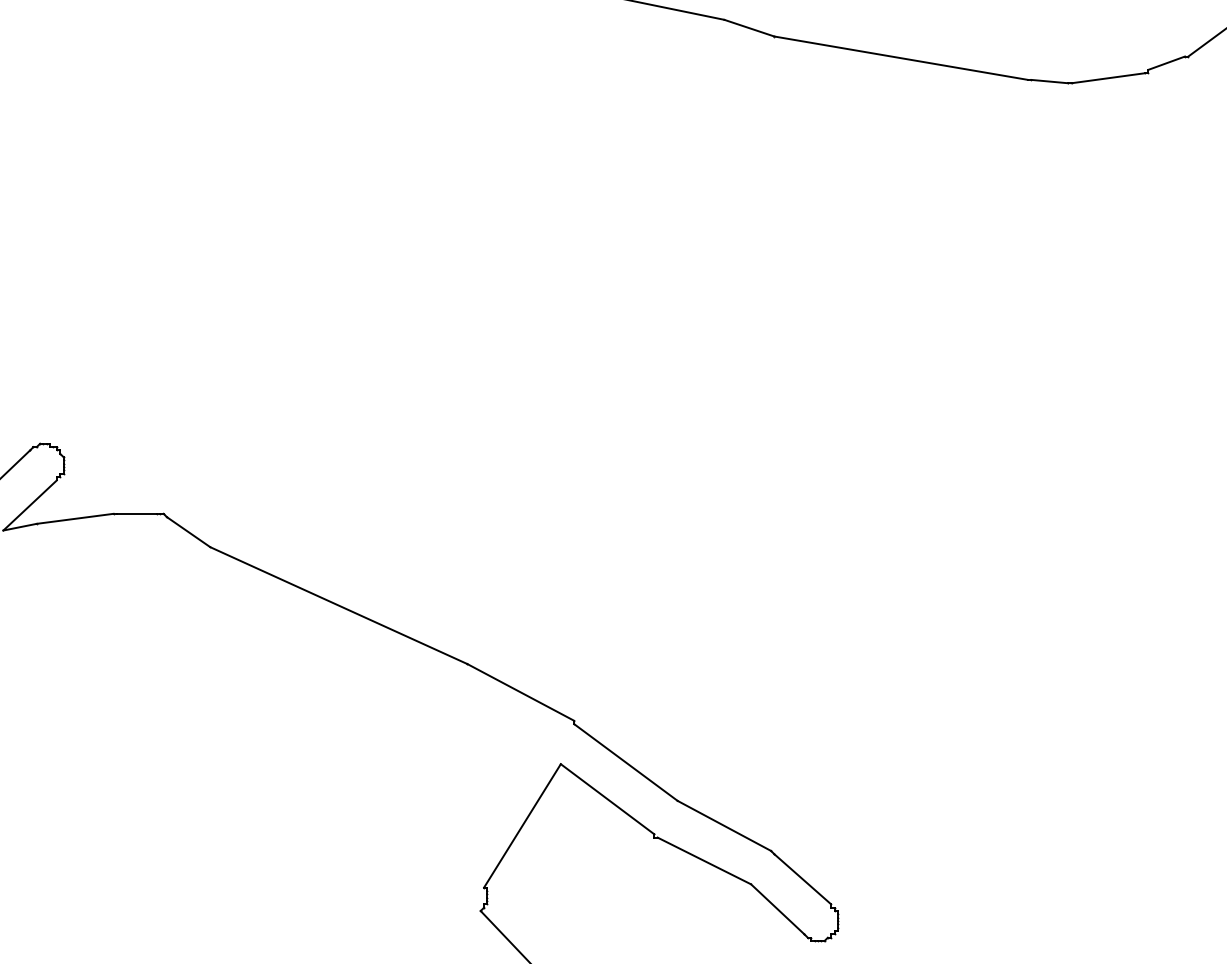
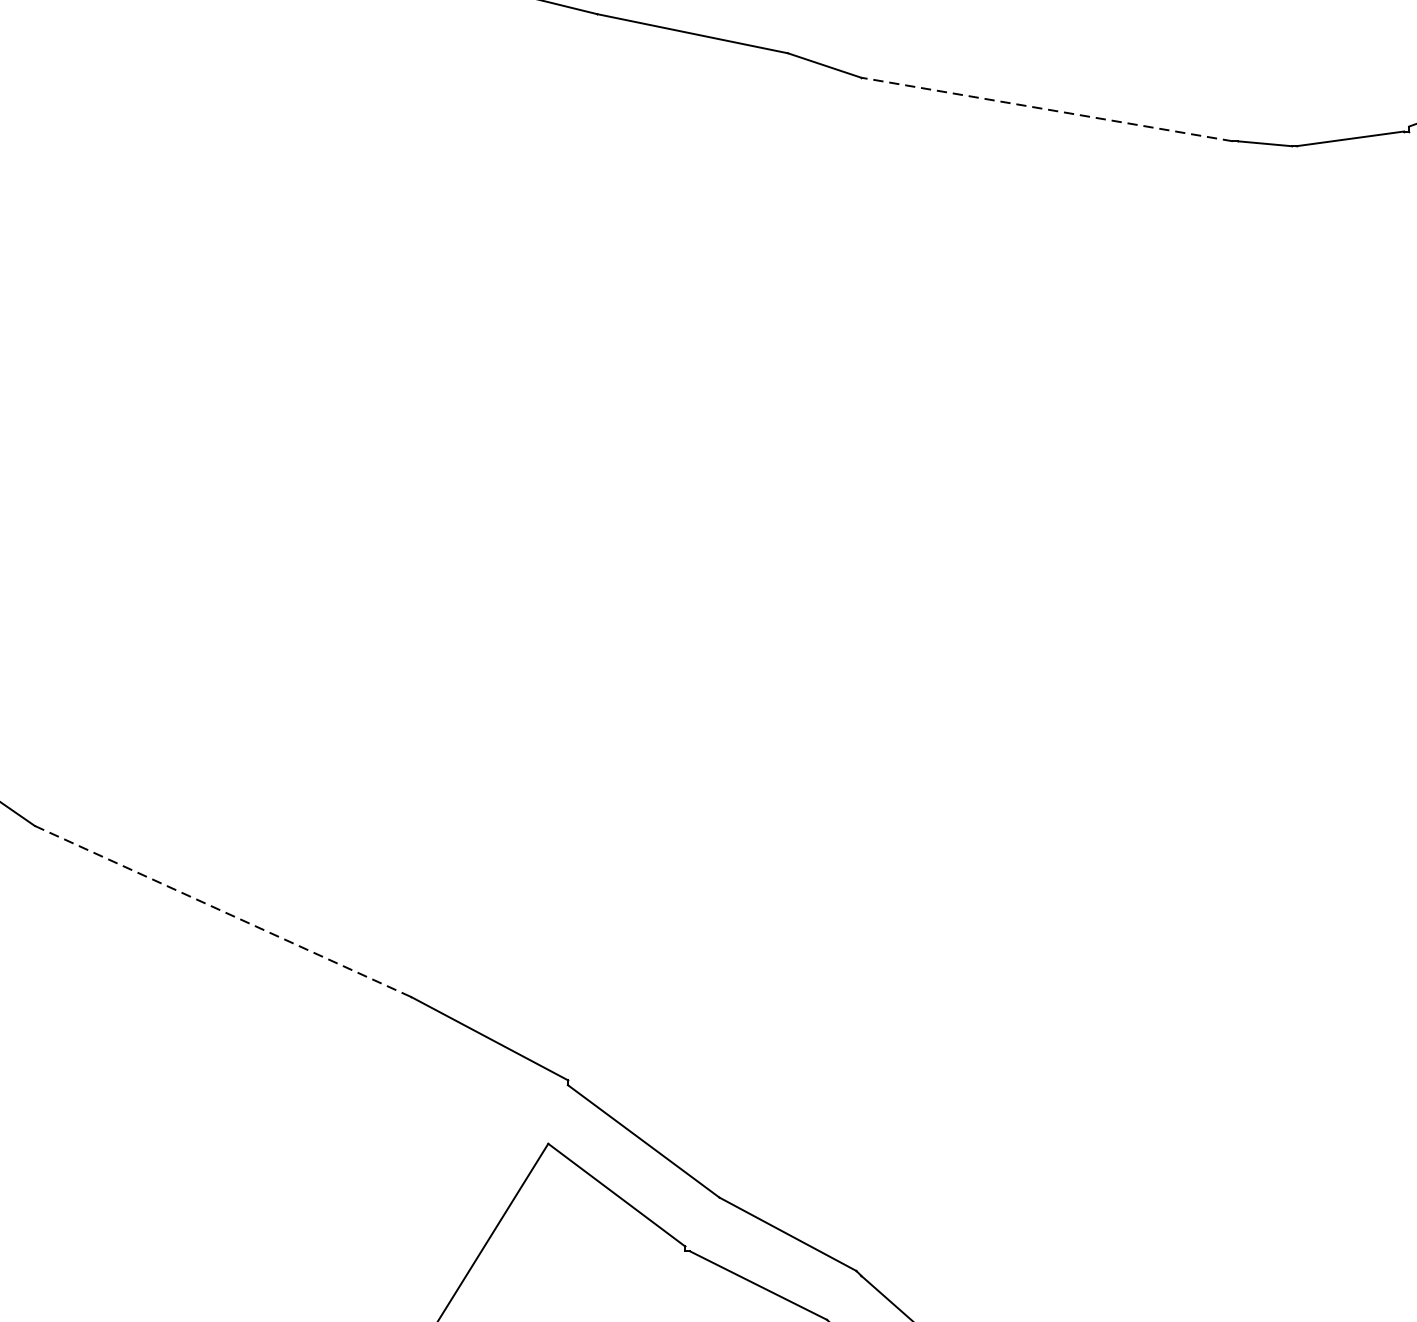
line: (901, 58) -> (1047, 109), solid -> dashed
line: (339, 605) -> (224, 911), solid -> dashed

